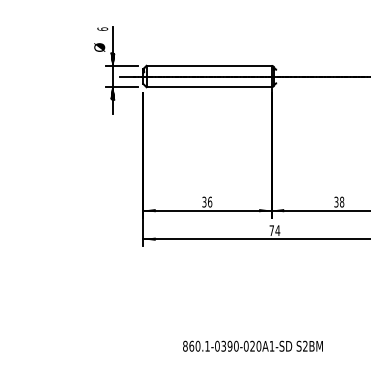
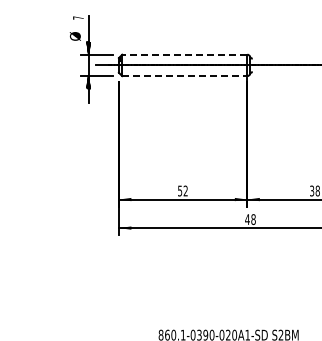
text: (102, 28) -> (78, 17), 6 -> 7
line: (209, 65) -> (185, 54), solid -> dashed
line: (209, 87) -> (185, 76), solid -> dashed
text: (207, 201) -> (183, 190), 36 -> 52
text: (274, 230) -> (250, 219), 74 -> 48

